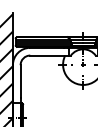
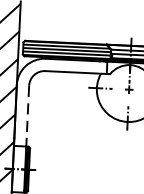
line: (20, 81) -> (27, 111), solid -> dashed

